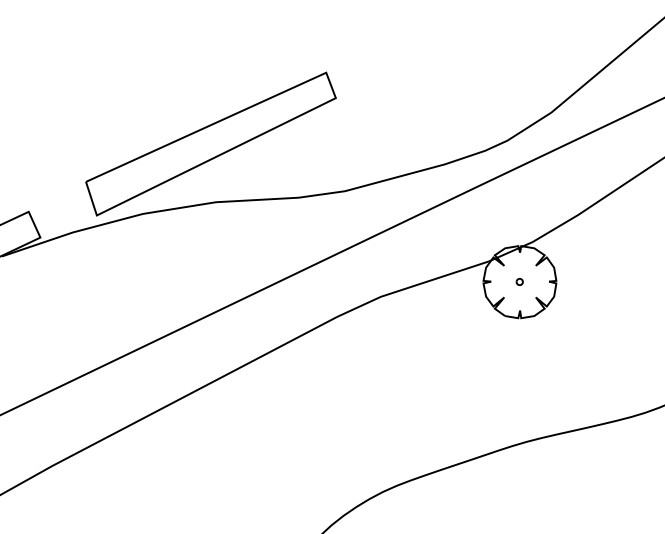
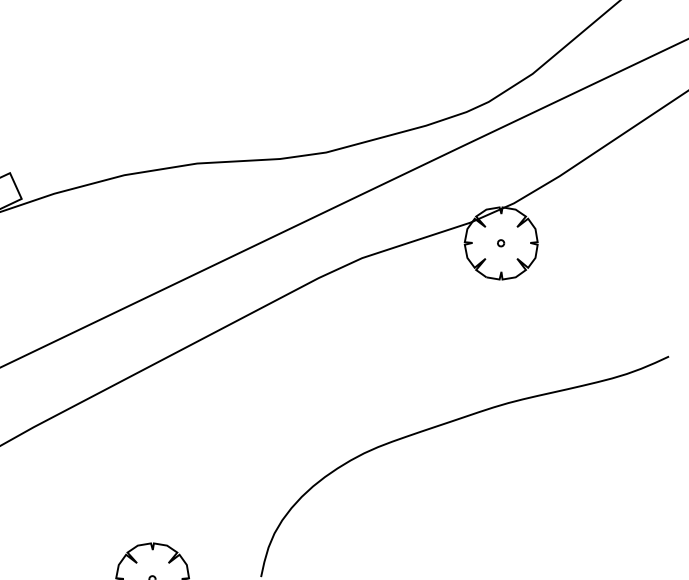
part: (211, 144) -> (192, 105), removed

